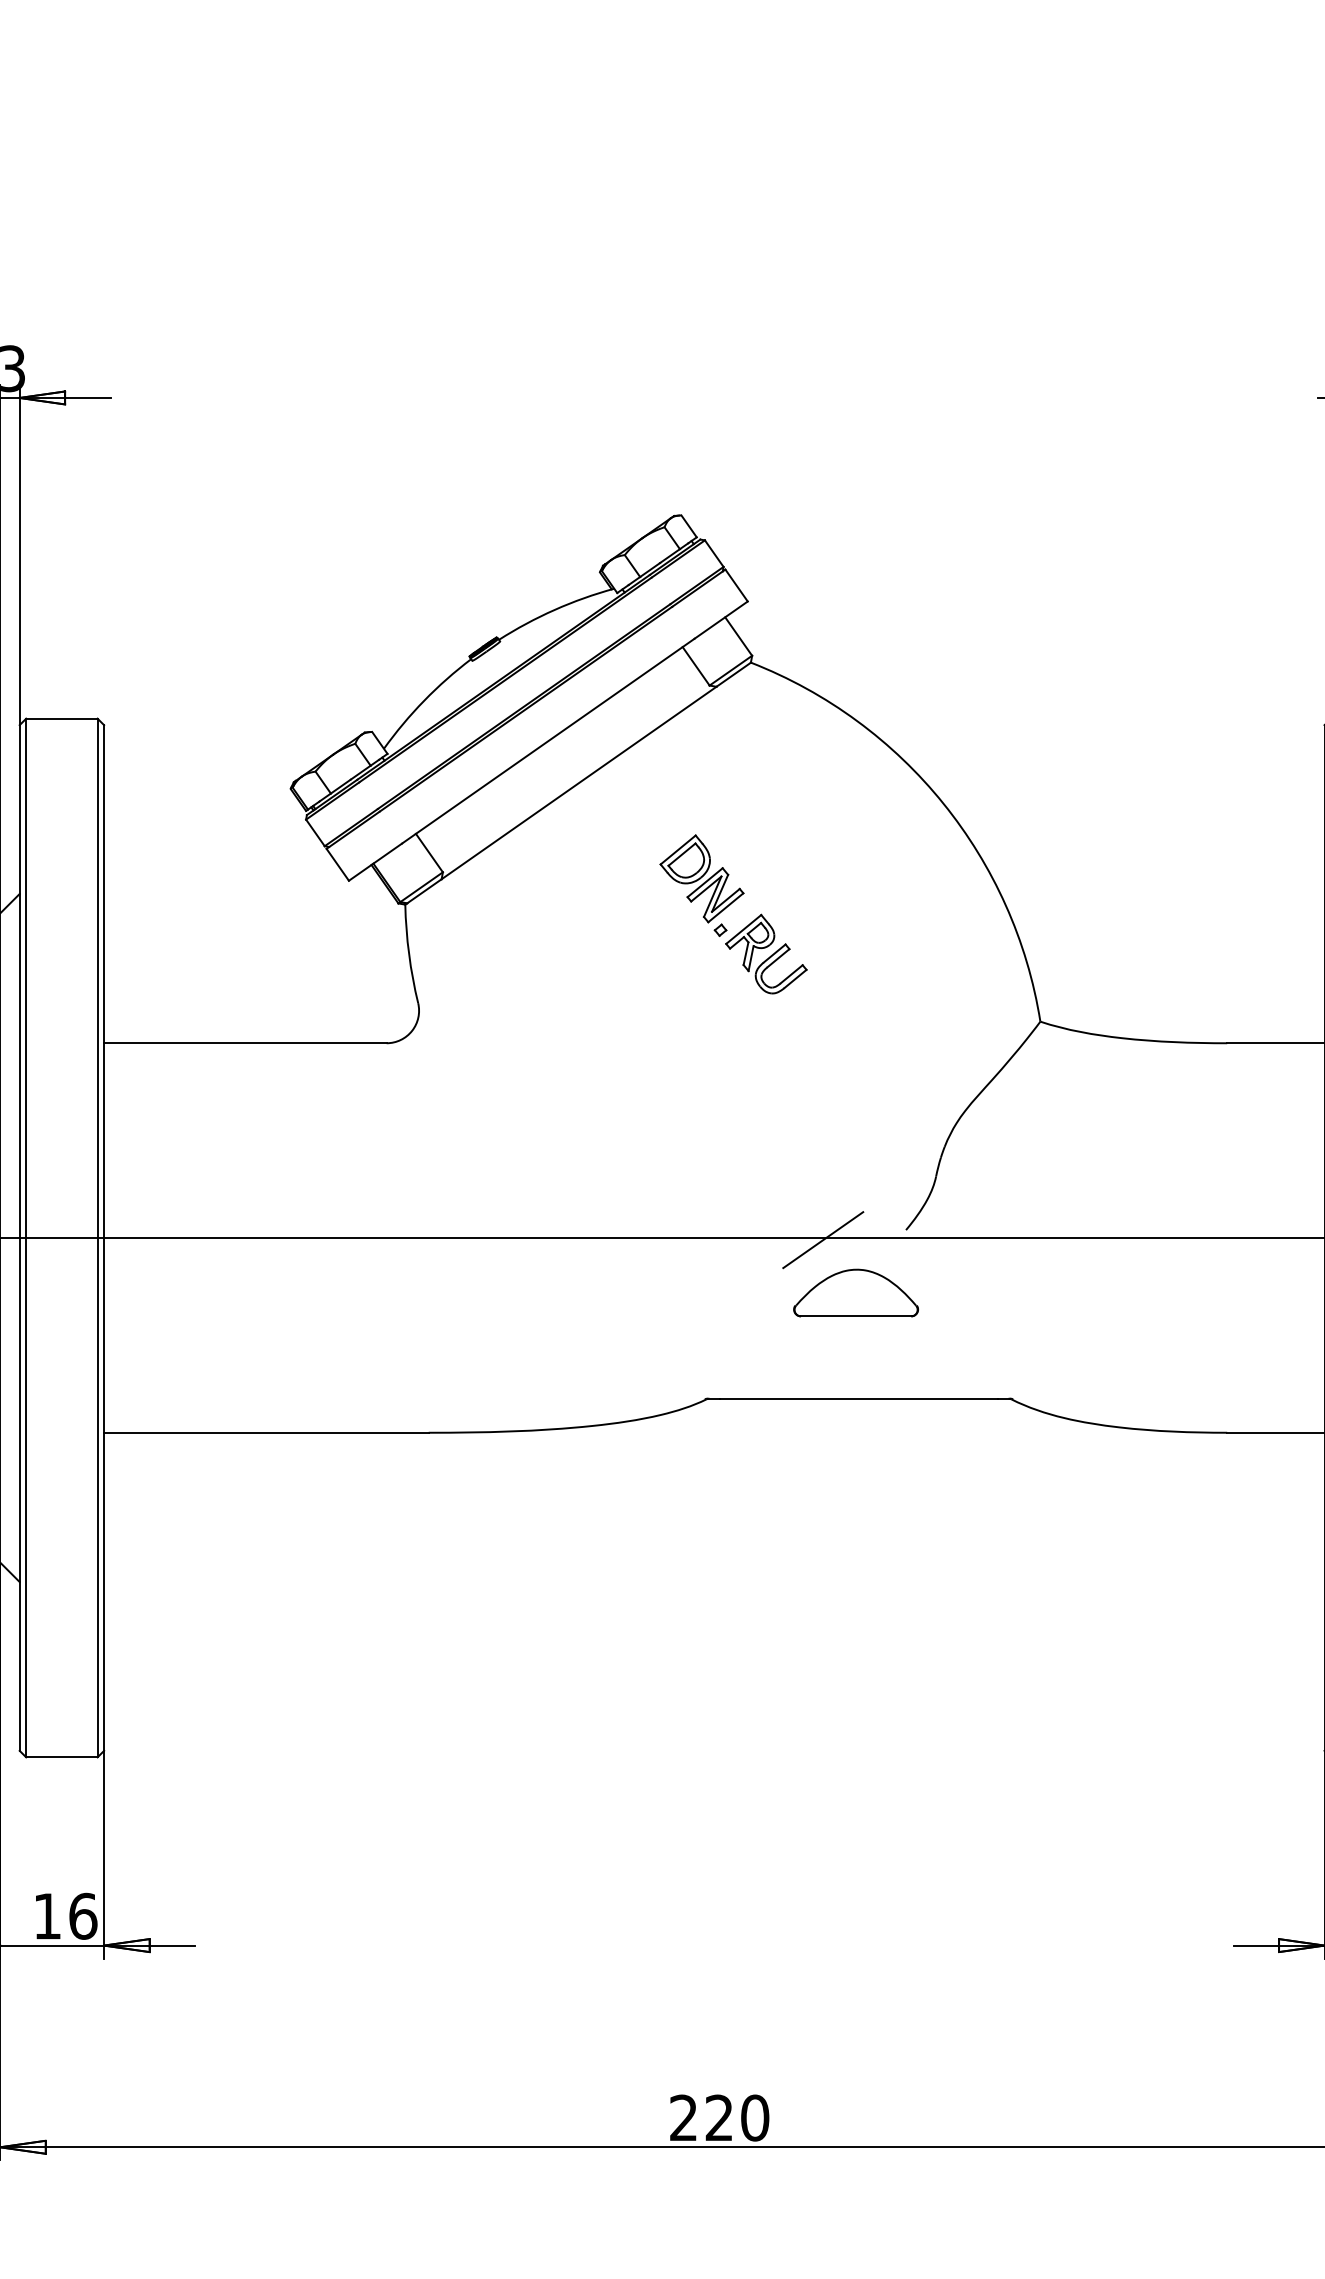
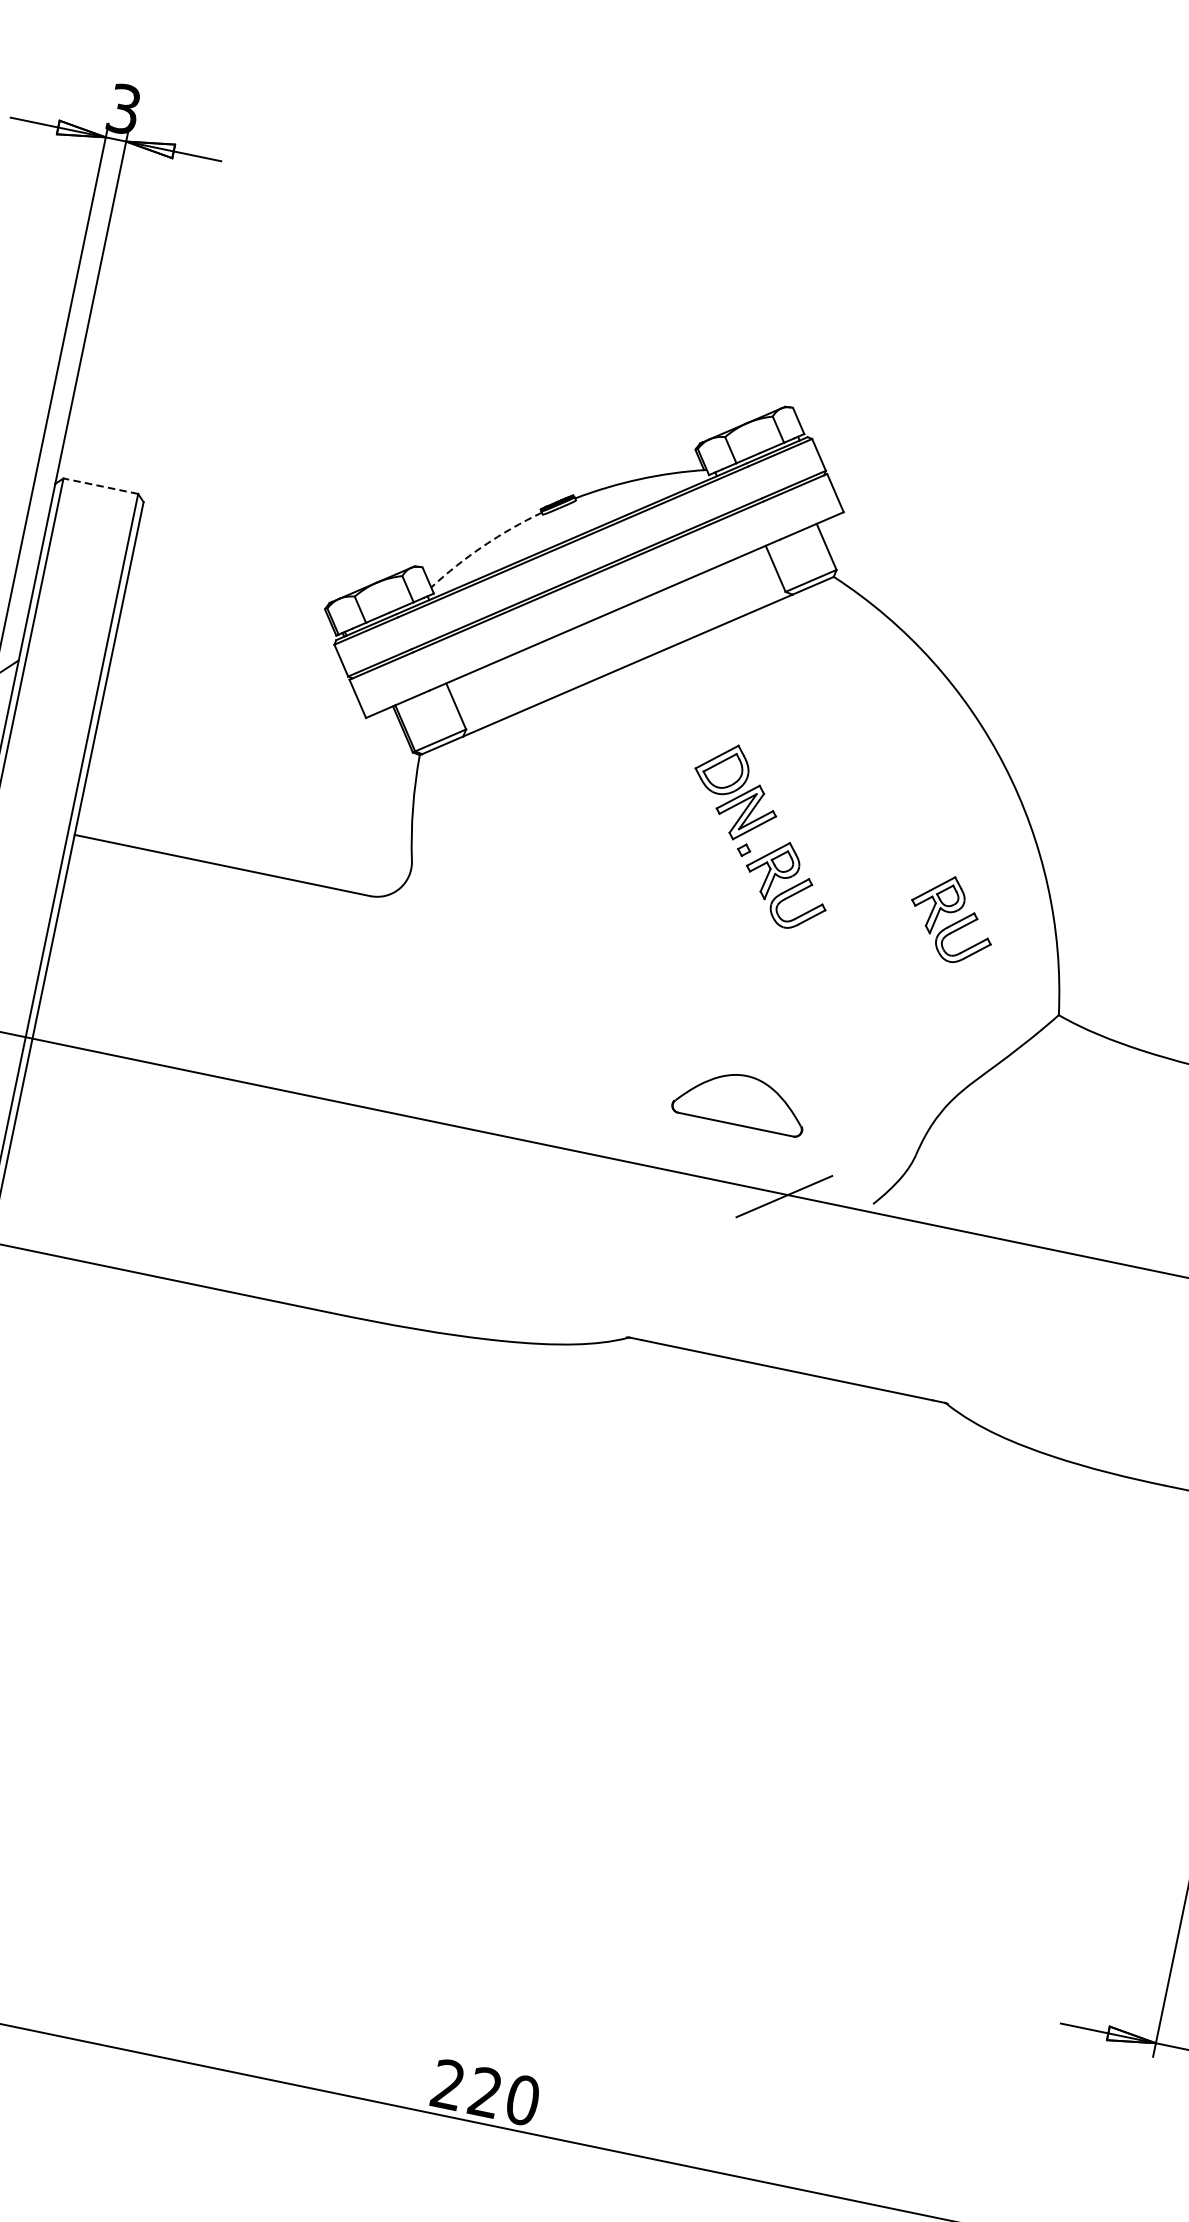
arc: (424, 700) -> (484, 545), solid -> dashed
line: (61, 718) -> (100, 485), solid -> dashed
part: (924, 953) -> (952, 918), added
part: (855, 1292) -> (740, 1099), moved

